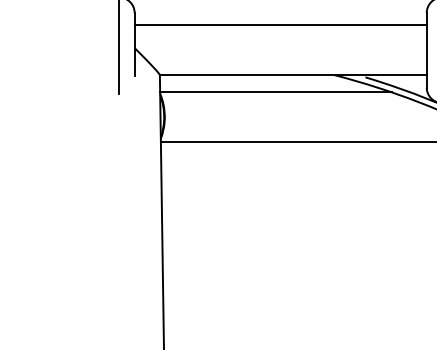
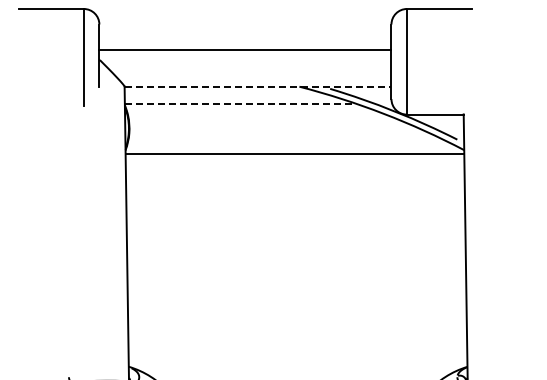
line: (280, 24) -> (245, 49), moved
line: (293, 74) -> (258, 86), solid -> dashed
line: (275, 91) -> (240, 103), solid -> dashed

